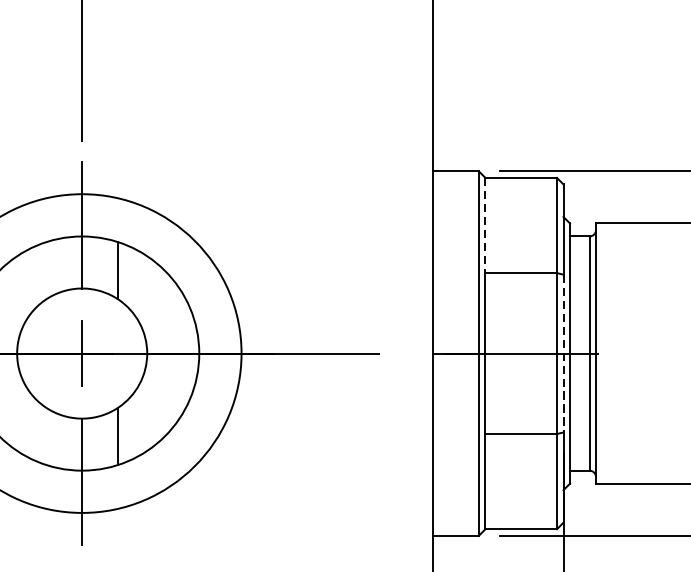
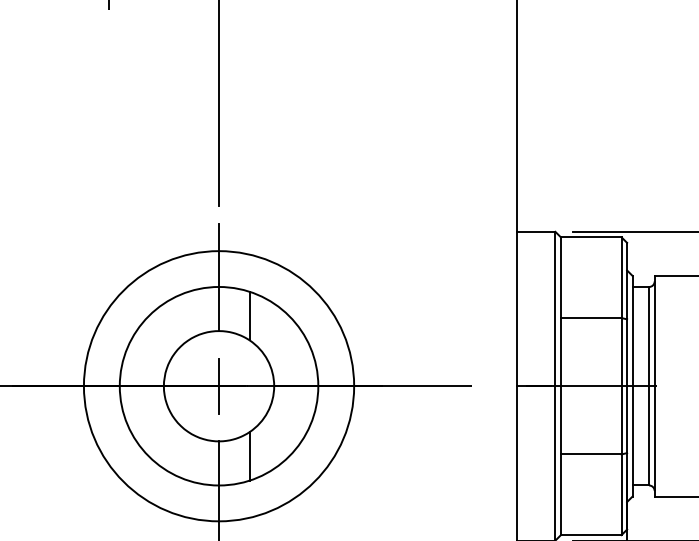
line: (484, 226) -> (560, 278), dashed -> solid
line: (563, 353) -> (627, 386), dashed -> solid

